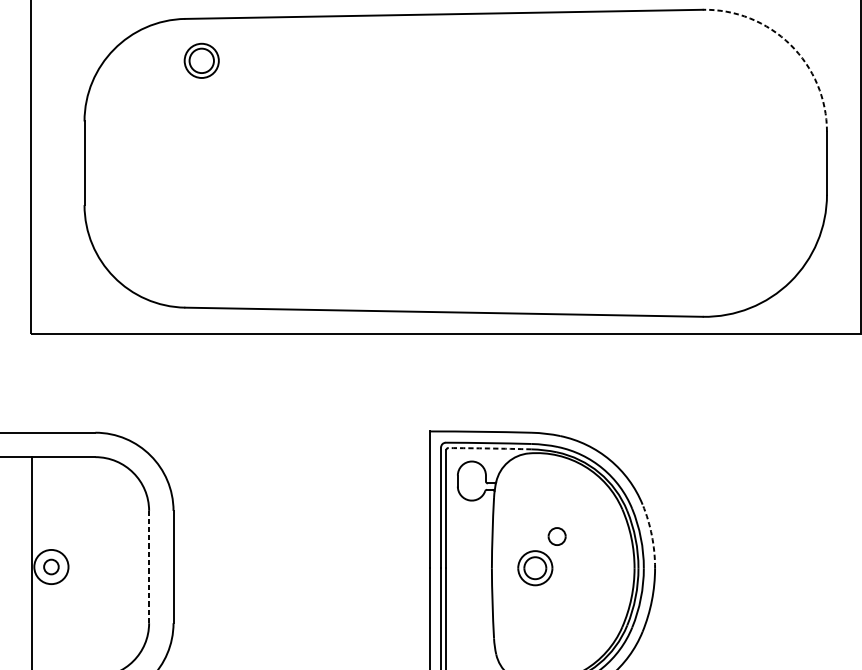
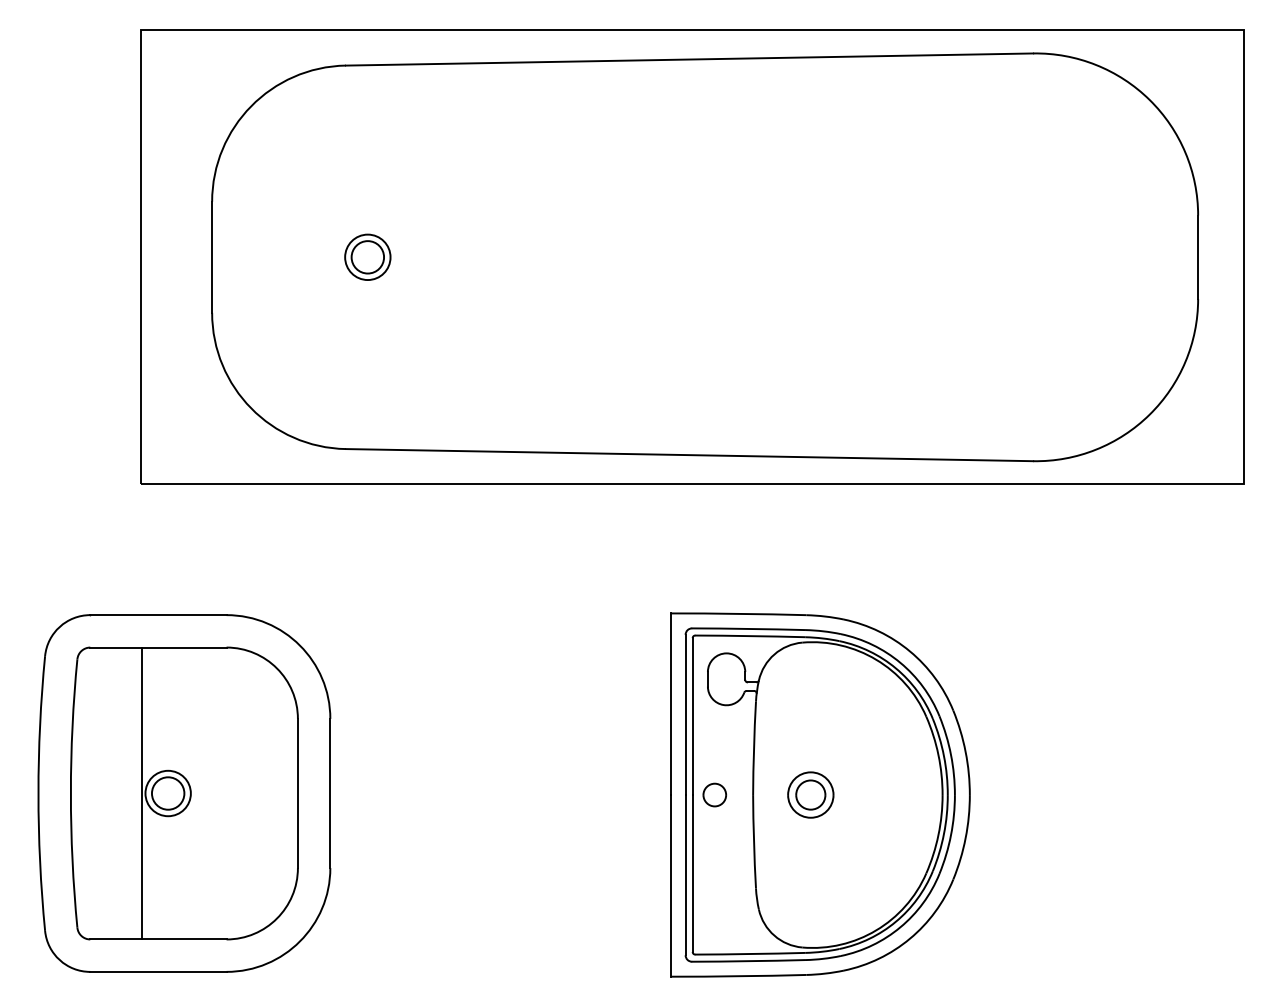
arc: (790, 44) -> (1149, 99), dashed -> solid
part: (201, 60) -> (367, 256), moved
arc: (489, 448) -> (750, 636), dashed -> solid
part: (556, 536) -> (714, 794), moved
arc: (651, 536) -> (965, 752), dashed -> solid
circle: (50, 567) -> (167, 793), size x1.67
line: (148, 567) -> (297, 793), dashed -> solid

